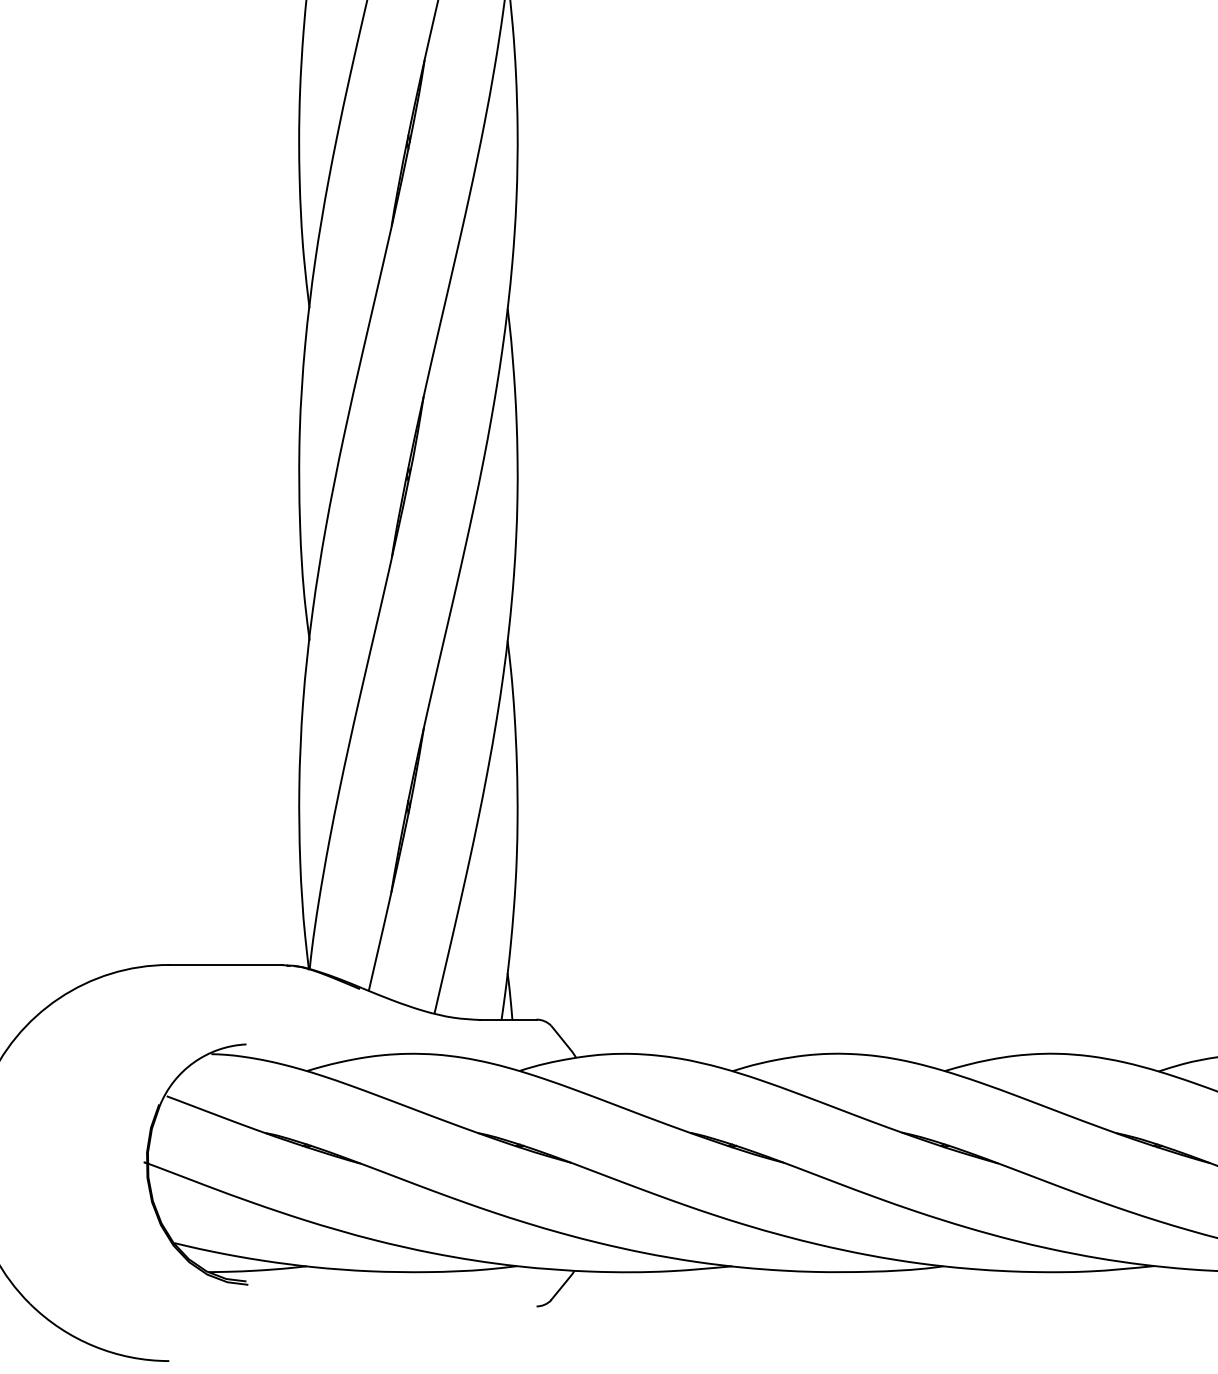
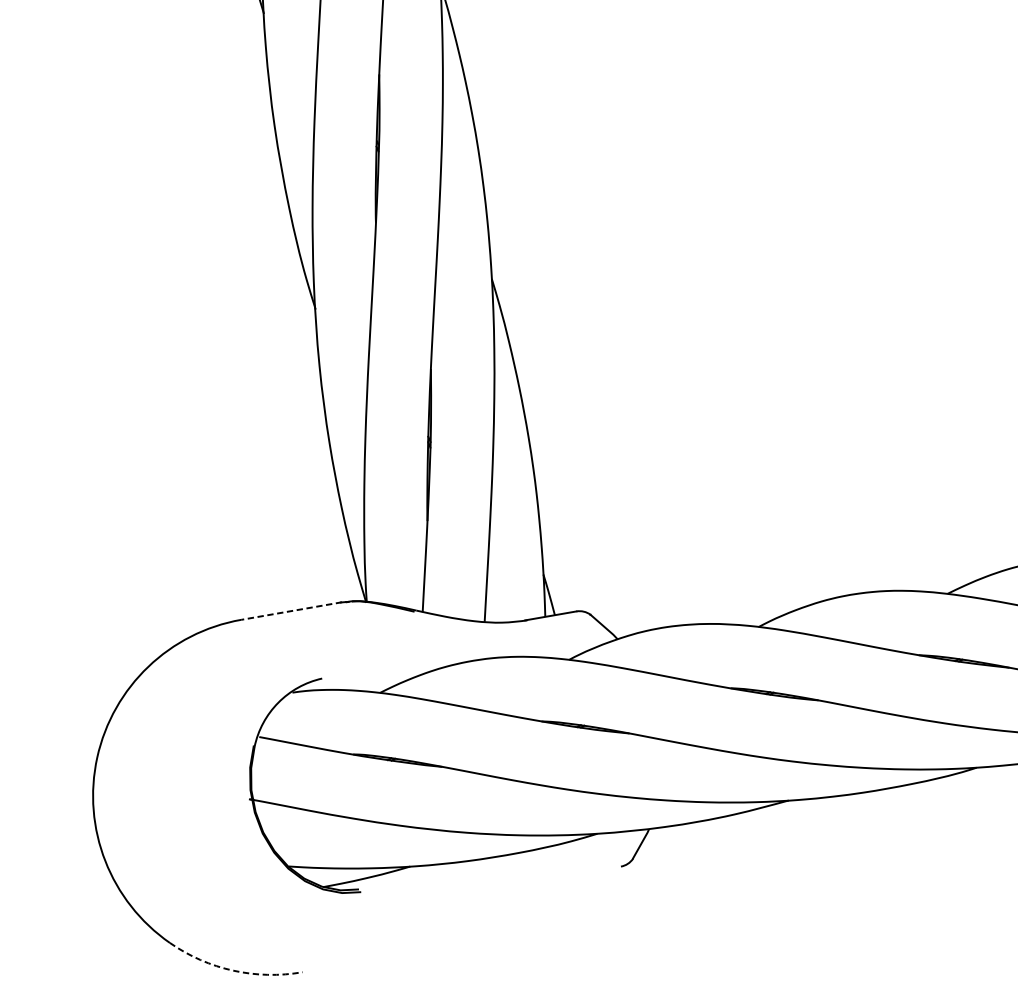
line: (225, 964) -> (291, 610), solid -> dashed
arc: (93, 1346) -> (233, 971), solid -> dashed

